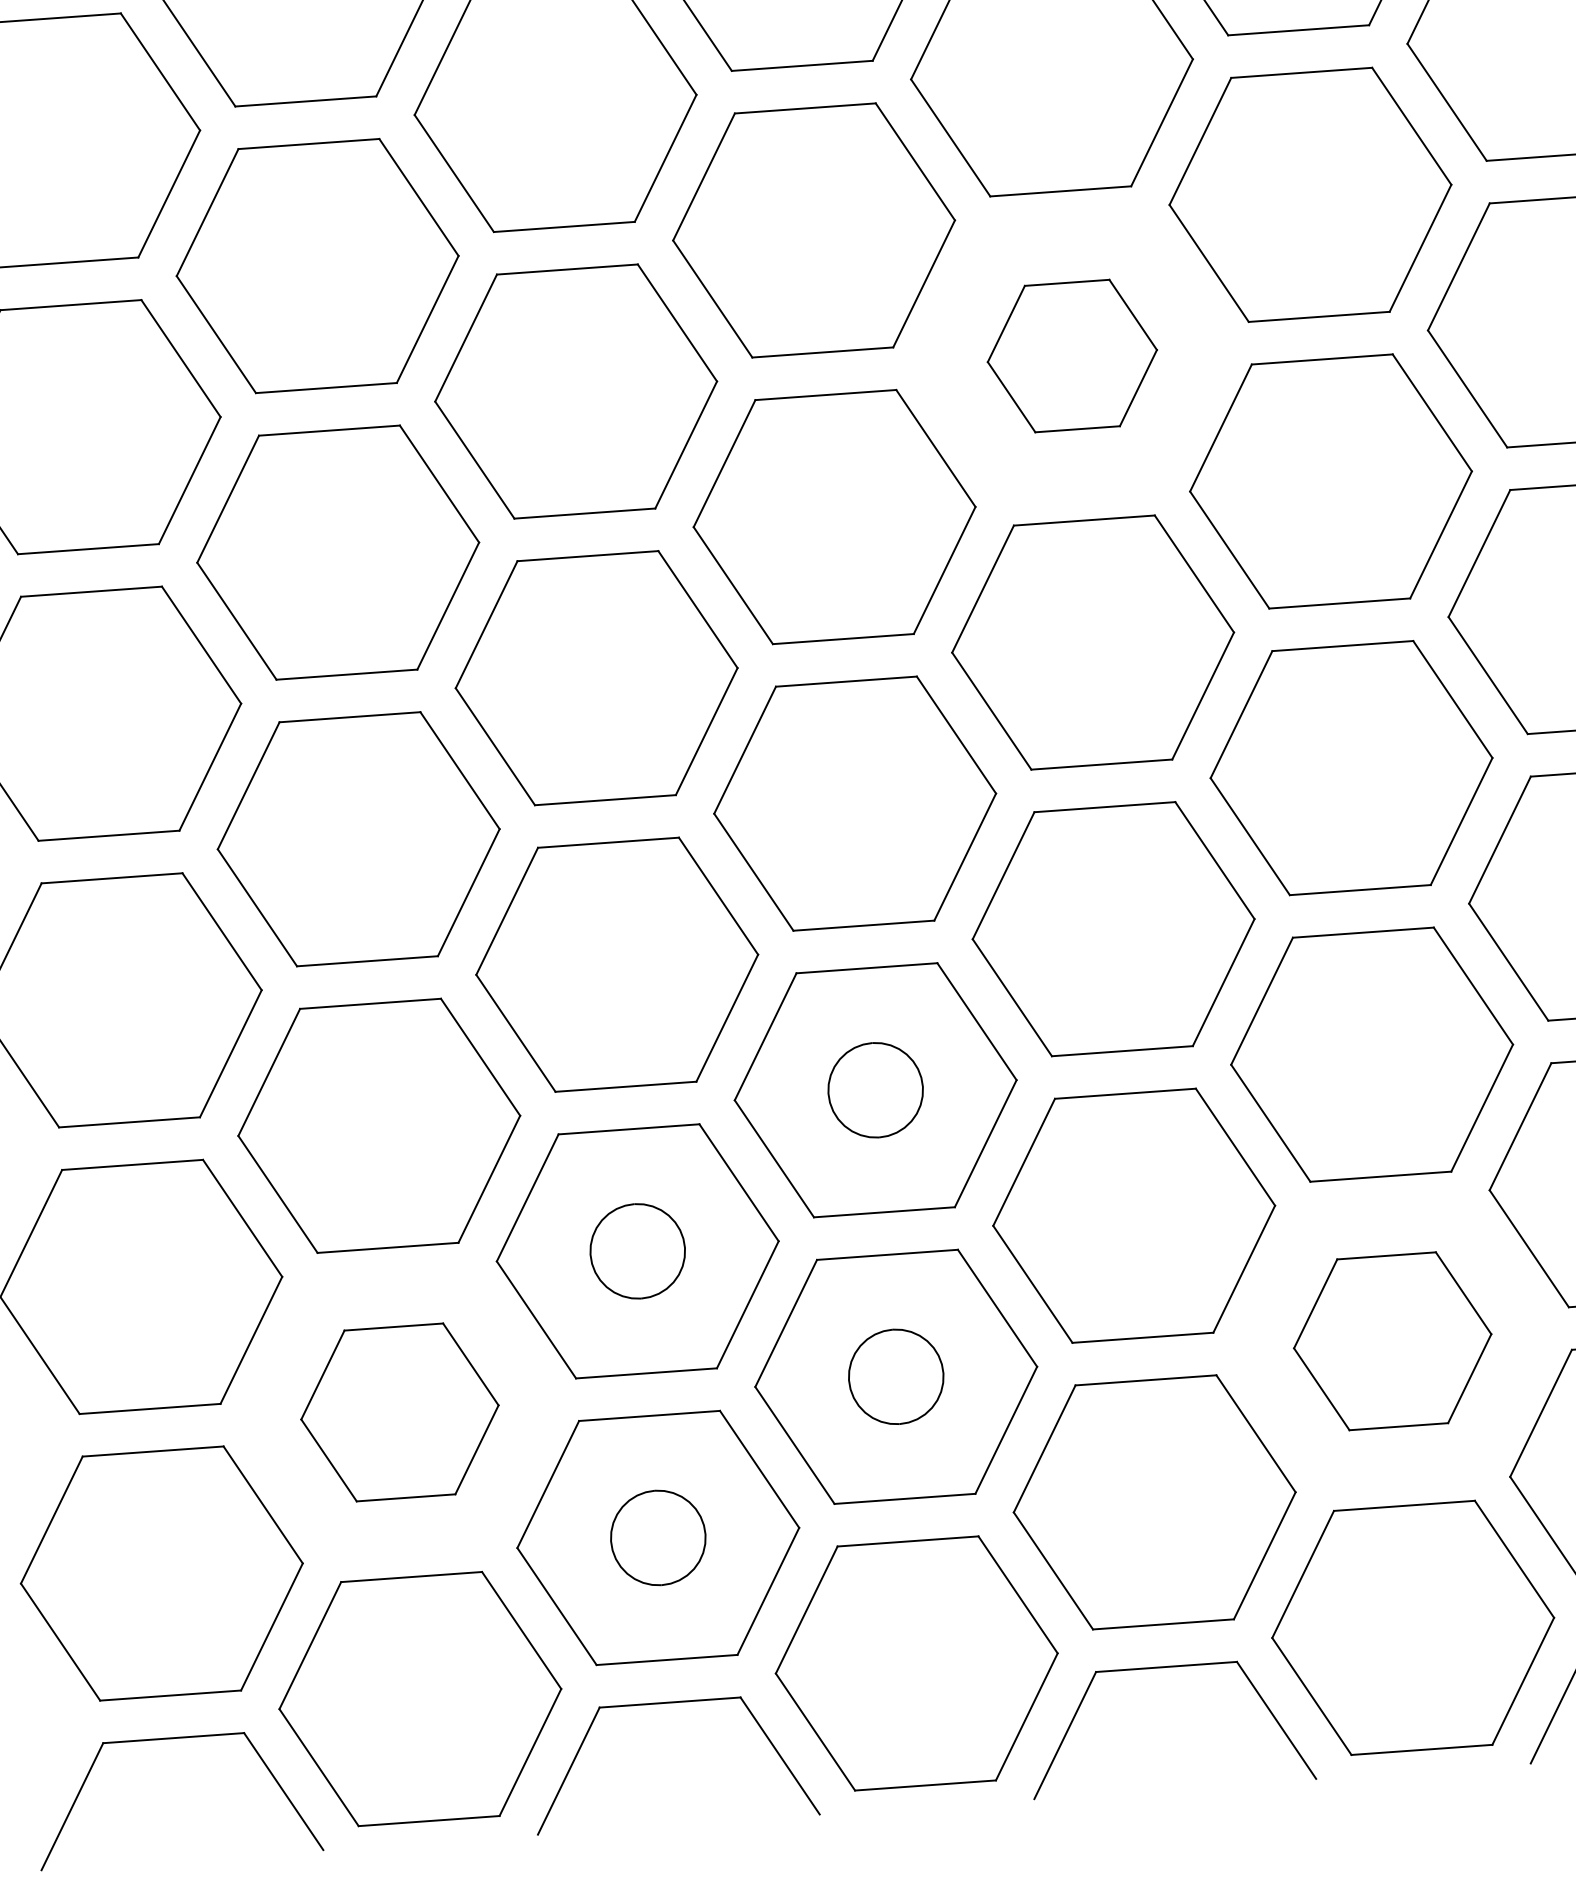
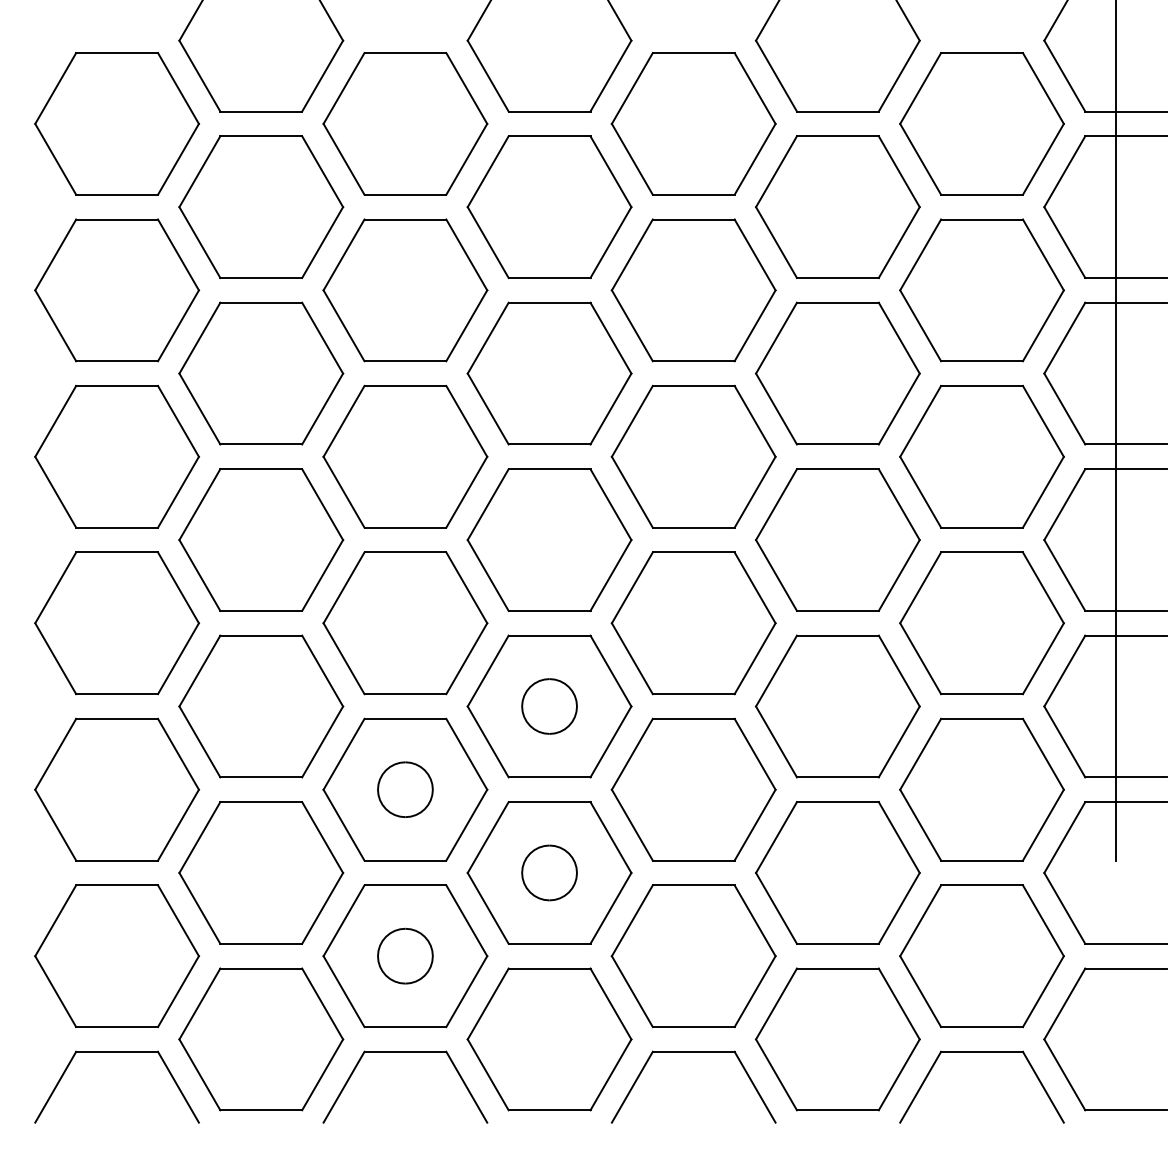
part: (1072, 356) -> (693, 290), size x1.67
part: (1391, 1340) -> (837, 872), size x1.43
part: (400, 1411) -> (261, 872), size x1.43

